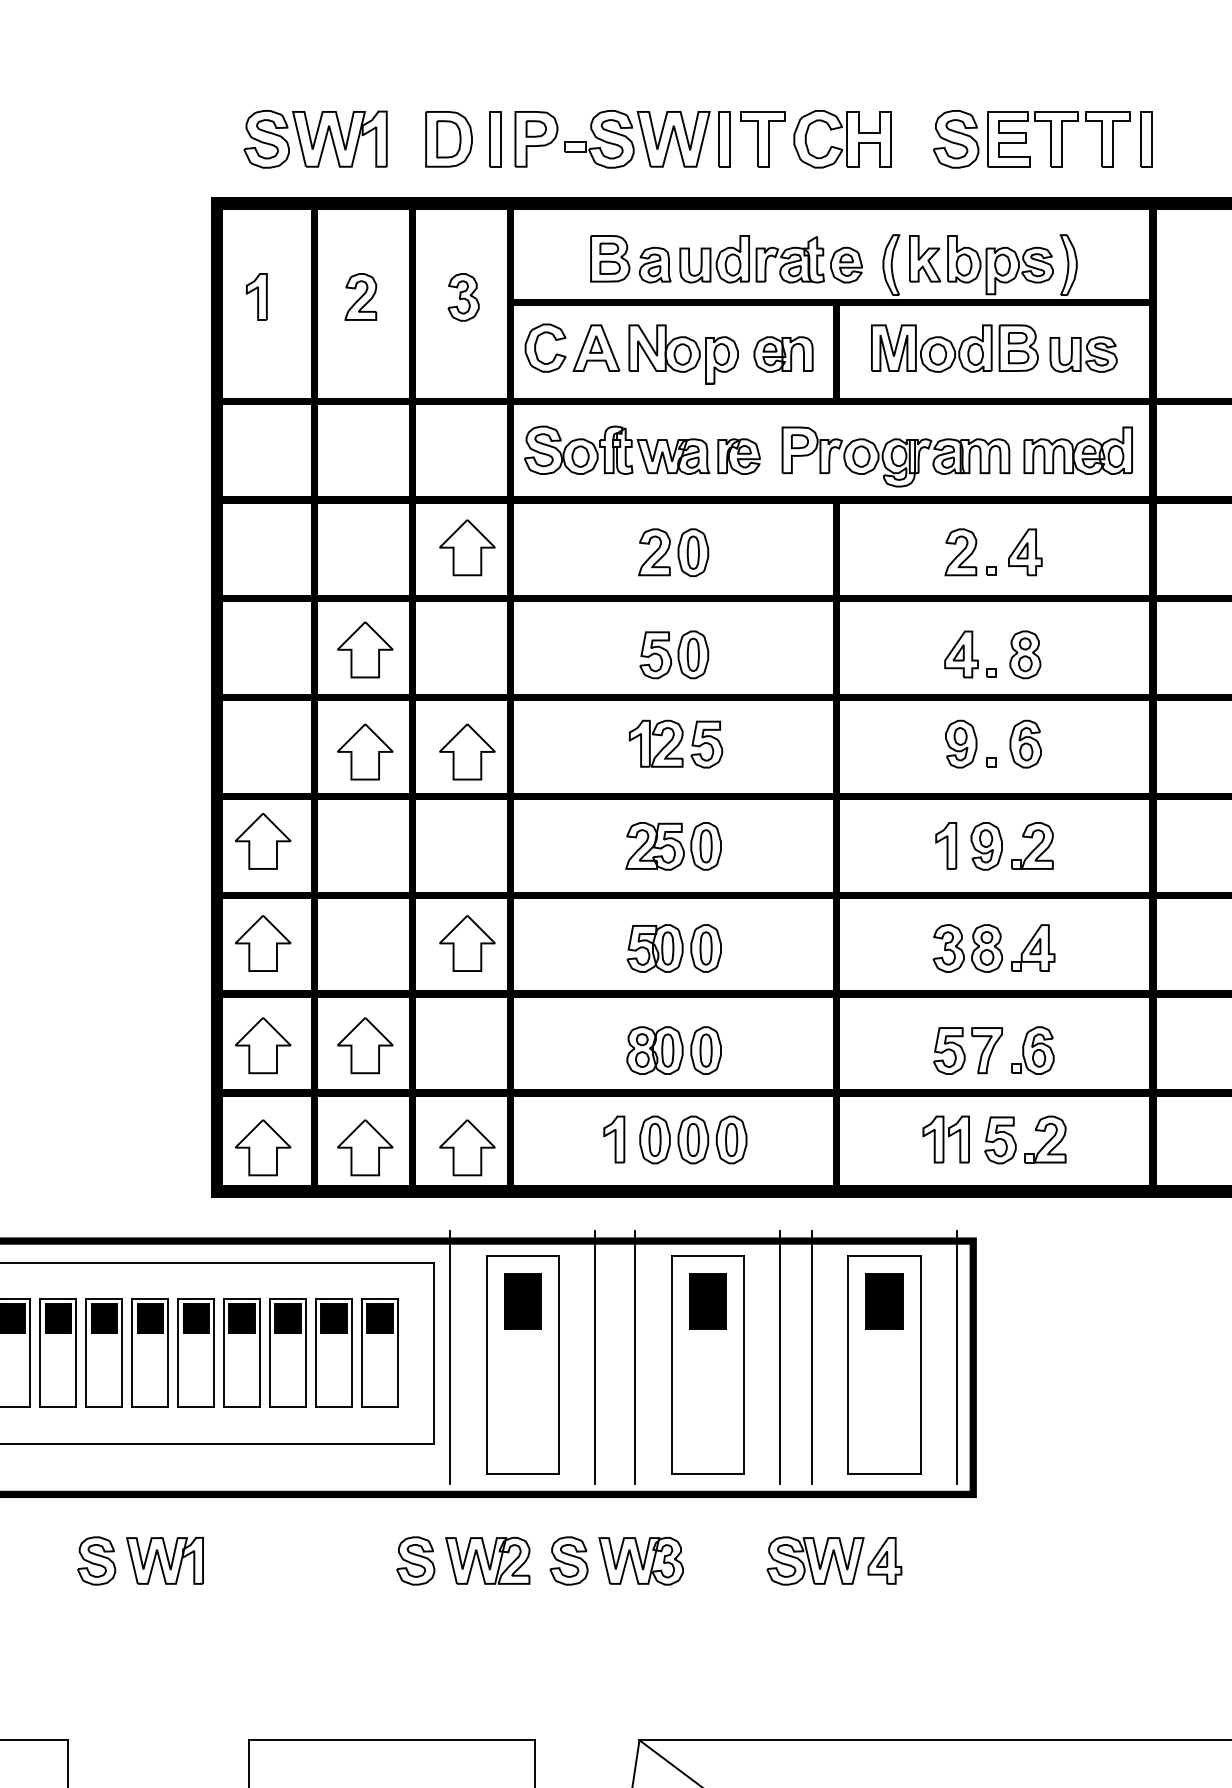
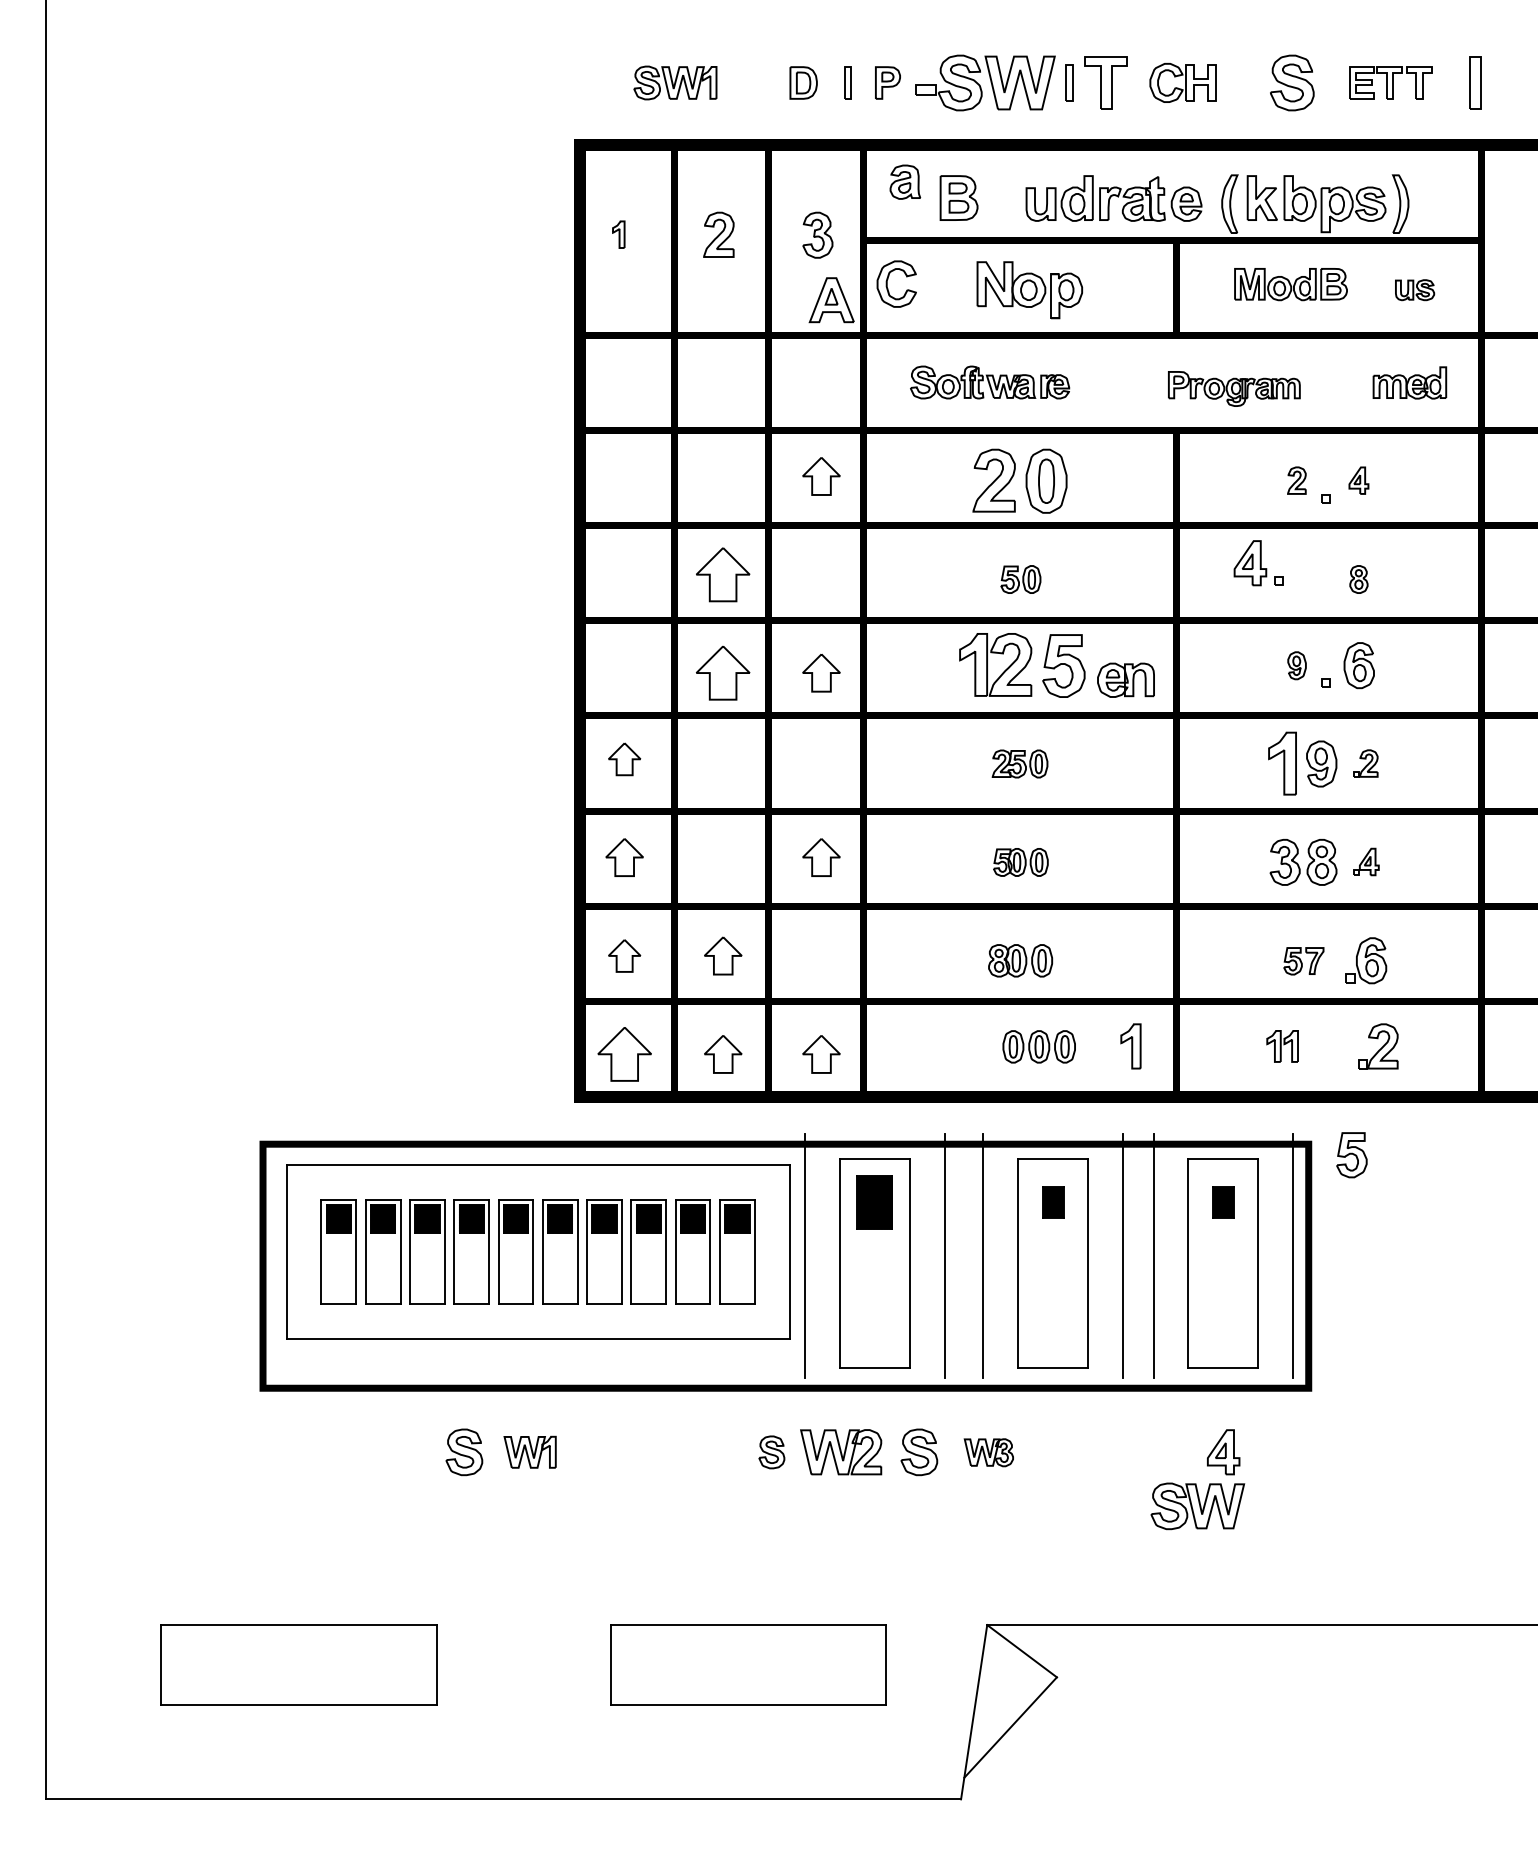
part: (315, 138) -> (675, 82), size x0.6
part: (448, 138) -> (803, 82), size x0.6
part: (494, 138) -> (847, 82), size x0.6
part: (535, 138) -> (887, 82), size x0.6
part: (724, 138) -> (1069, 82), size x0.7
part: (842, 138) -> (1182, 82), size x0.7
part: (1058, 138) -> (1390, 82), size x0.6
part: (655, 264) -> (905, 181), moved
part: (256, 296) -> (618, 234), size x0.6
part: (596, 348) -> (831, 300), moved
part: (954, 348) -> (1290, 284), size x0.7
part: (783, 353) -> (1125, 679), moved
part: (1083, 353) -> (1414, 289), size x0.6
part: (641, 450) -> (989, 382), size x0.7
part: (1077, 450) -> (1409, 382), size x0.7
part: (896, 456) -> (1234, 388), size x0.6
part: (467, 547) -> (821, 476), size x0.7
part: (674, 552) -> (1020, 480), size x1.4
part: (960, 552) -> (1296, 480), size x0.6
part: (1024, 552) -> (1358, 480), size x0.6
part: (674, 654) -> (1020, 579), size x0.6
part: (969, 654) -> (1258, 563), moved
part: (1024, 654) -> (1358, 579), size x0.6
part: (676, 744) -> (1022, 665), size x1.4
part: (960, 744) -> (1296, 665), size x0.6
part: (467, 751) -> (821, 672), size x0.7
part: (262, 841) -> (624, 759), size x0.6
part: (672, 845) -> (1019, 763), size x0.6
part: (946, 845) -> (1282, 763), size x1.4
part: (1032, 845) -> (1365, 763), size x0.6
part: (262, 943) -> (624, 857), size x0.7
part: (467, 943) -> (821, 857), size x0.7
part: (1033, 947) -> (1366, 861), size x0.6
part: (674, 948) -> (1020, 862), size x0.6
part: (262, 1045) -> (624, 955), size x0.6
part: (365, 1045) -> (723, 955), size x0.7
part: (674, 1050) -> (1020, 960), size x0.7
part: (967, 1051) -> (1303, 961), size x0.6
part: (613, 1139) -> (1130, 1046), moved
part: (693, 1139) -> (1039, 1046), size x0.7
part: (946, 1139) -> (1282, 1046), size x0.7
part: (1000, 1140) -> (1351, 1155), moved
part: (365, 1147) -> (723, 1054), size x0.7
part: (467, 1147) -> (821, 1054), size x0.7
part: (708, 1301) -> (1053, 1202), size x0.6
part: (884, 1301) -> (1223, 1202), size x0.6
part: (164, 1561) -> (529, 1452), size x0.7
part: (415, 1561) -> (771, 1452), size x0.7
part: (640, 1561) -> (988, 1452), size x0.6
part: (815, 1561) -> (1197, 1506), moved

